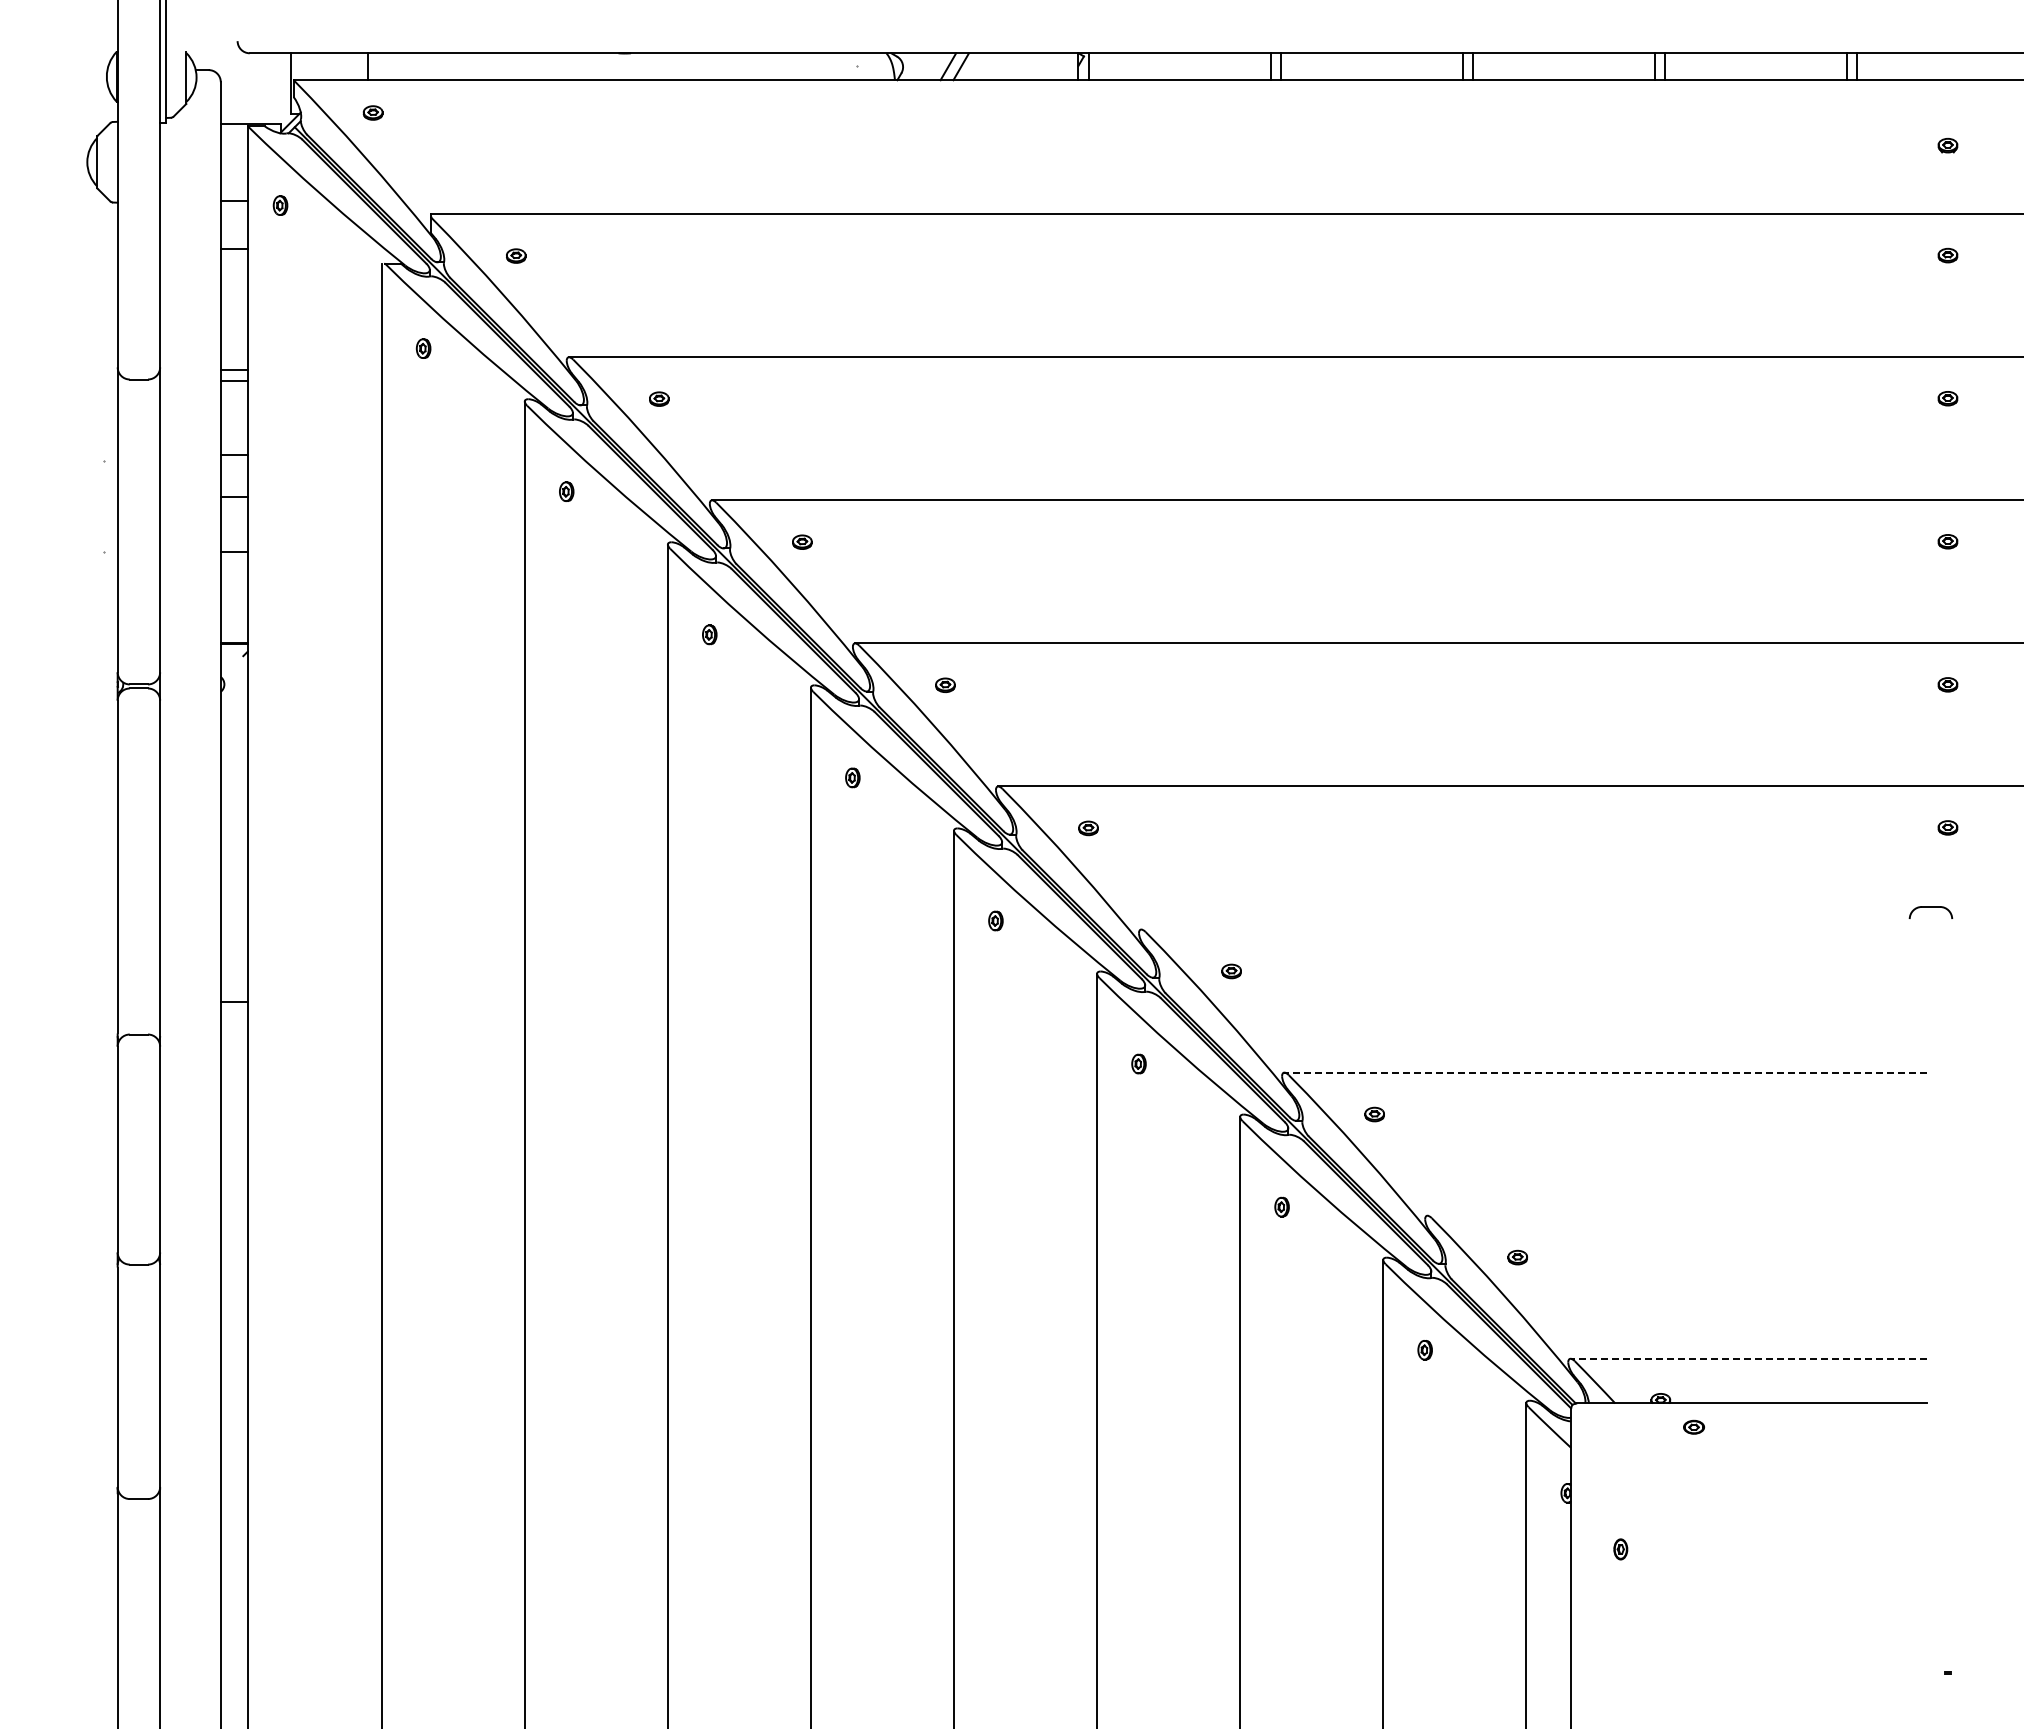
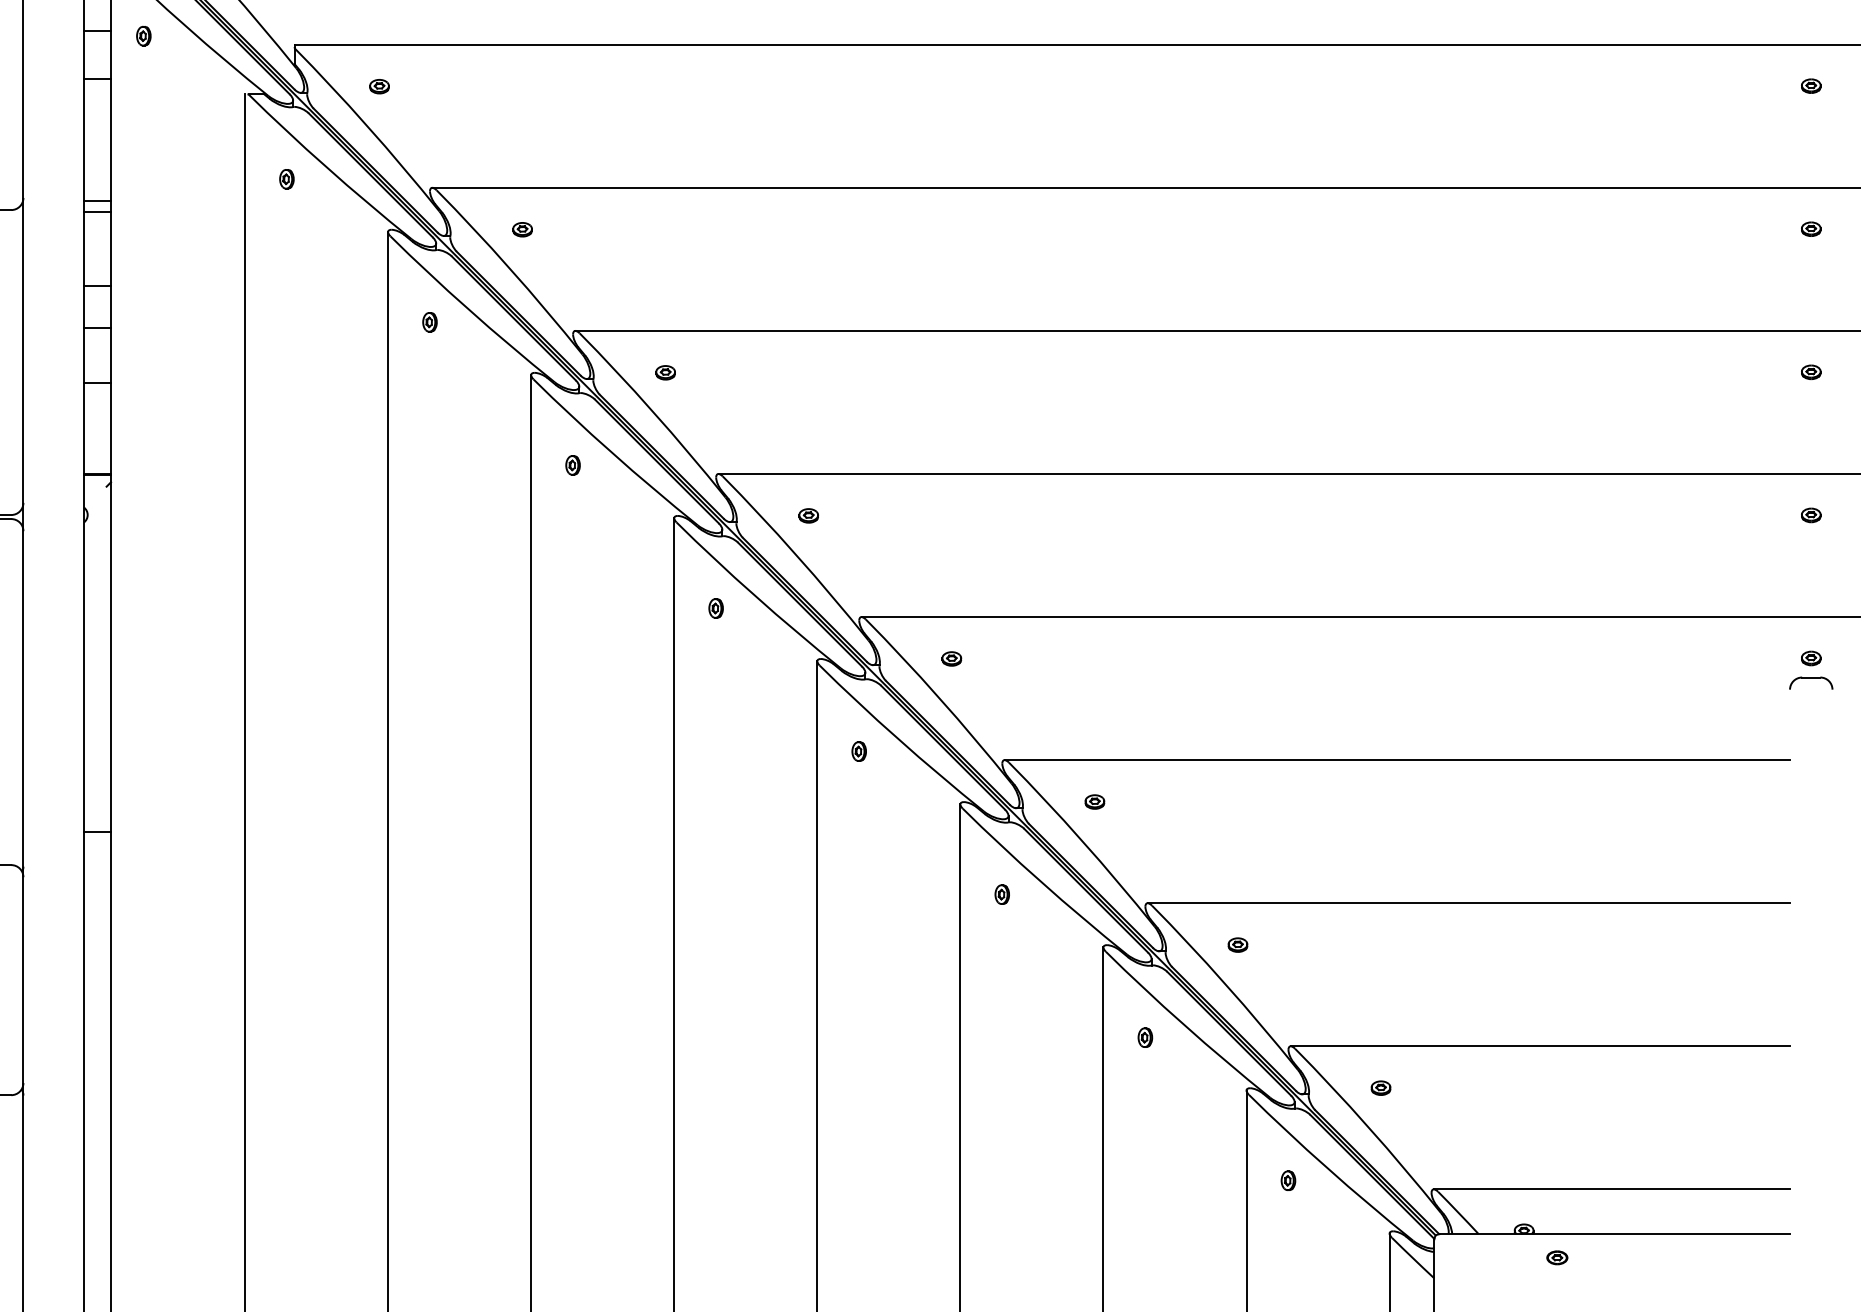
part: (1930, 912) -> (1810, 683), moved
line: (1533, 929) -> (1396, 760), added
line: (1605, 1072) -> (1468, 903), dashed -> solid
line: (1676, 1215) -> (1539, 1046), added
line: (1748, 1358) -> (1611, 1189), dashed -> solid

